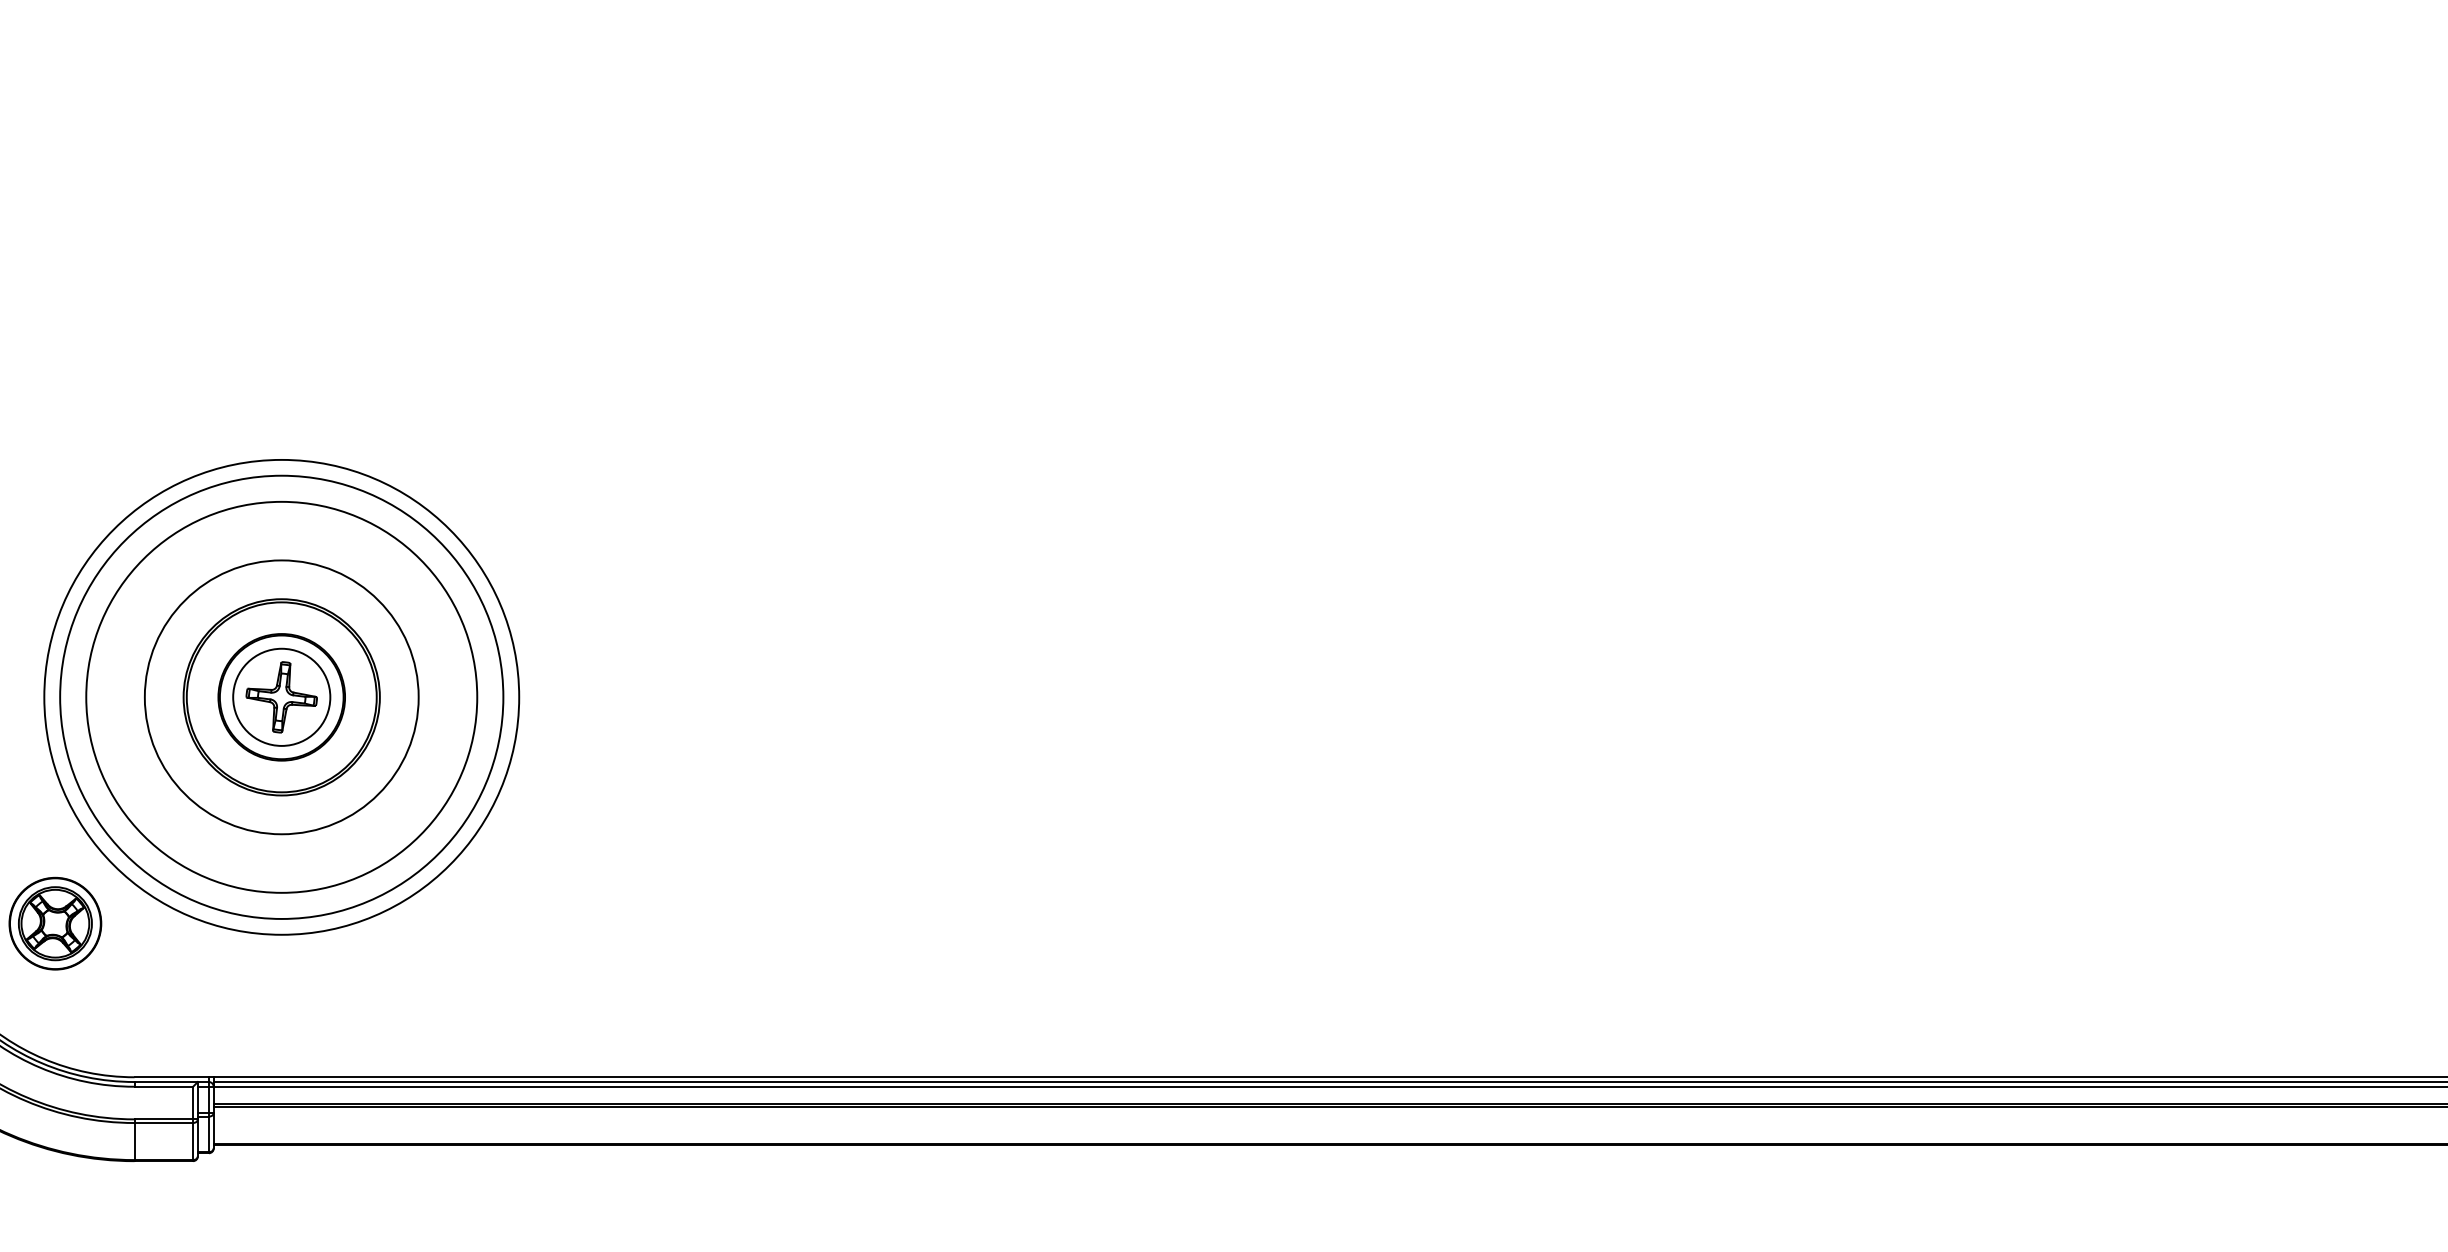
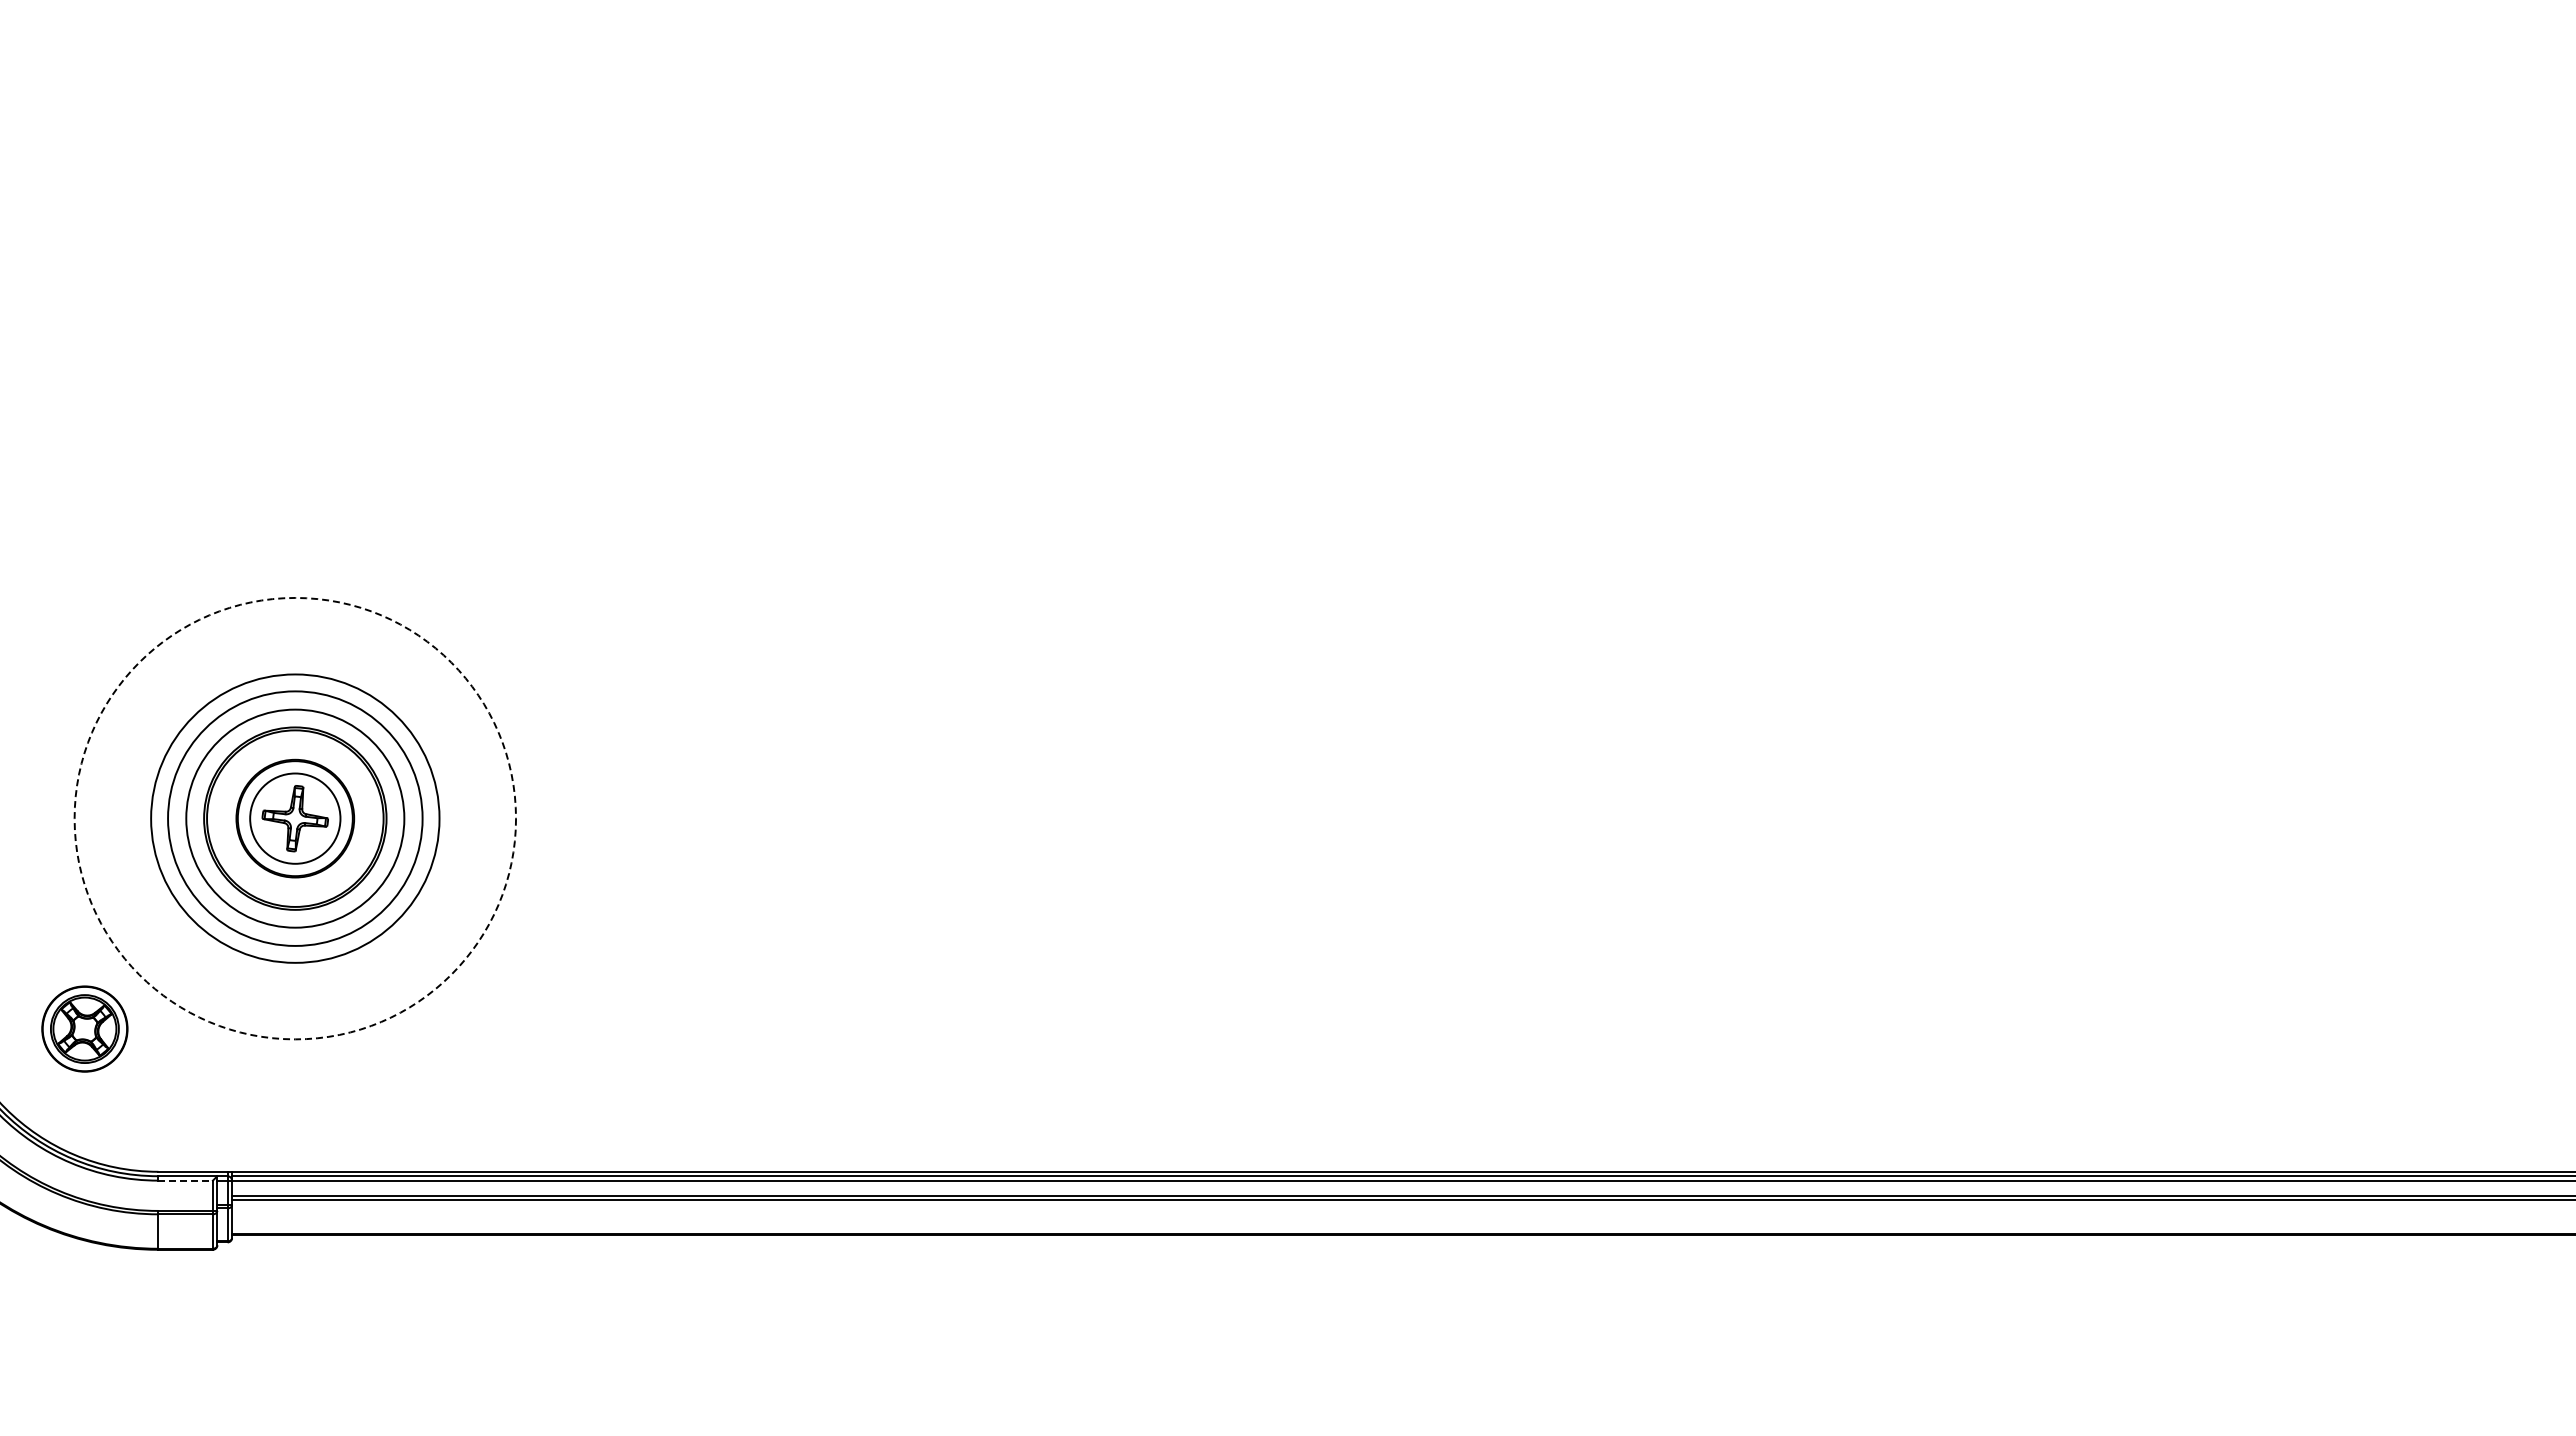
circle: (281, 697) -> (295, 818), size x0.6
circle: (281, 697) -> (295, 818), size x0.7
circle: (281, 697) -> (295, 818), solid -> dashed
line: (164, 1086) -> (186, 1180), solid -> dashed

